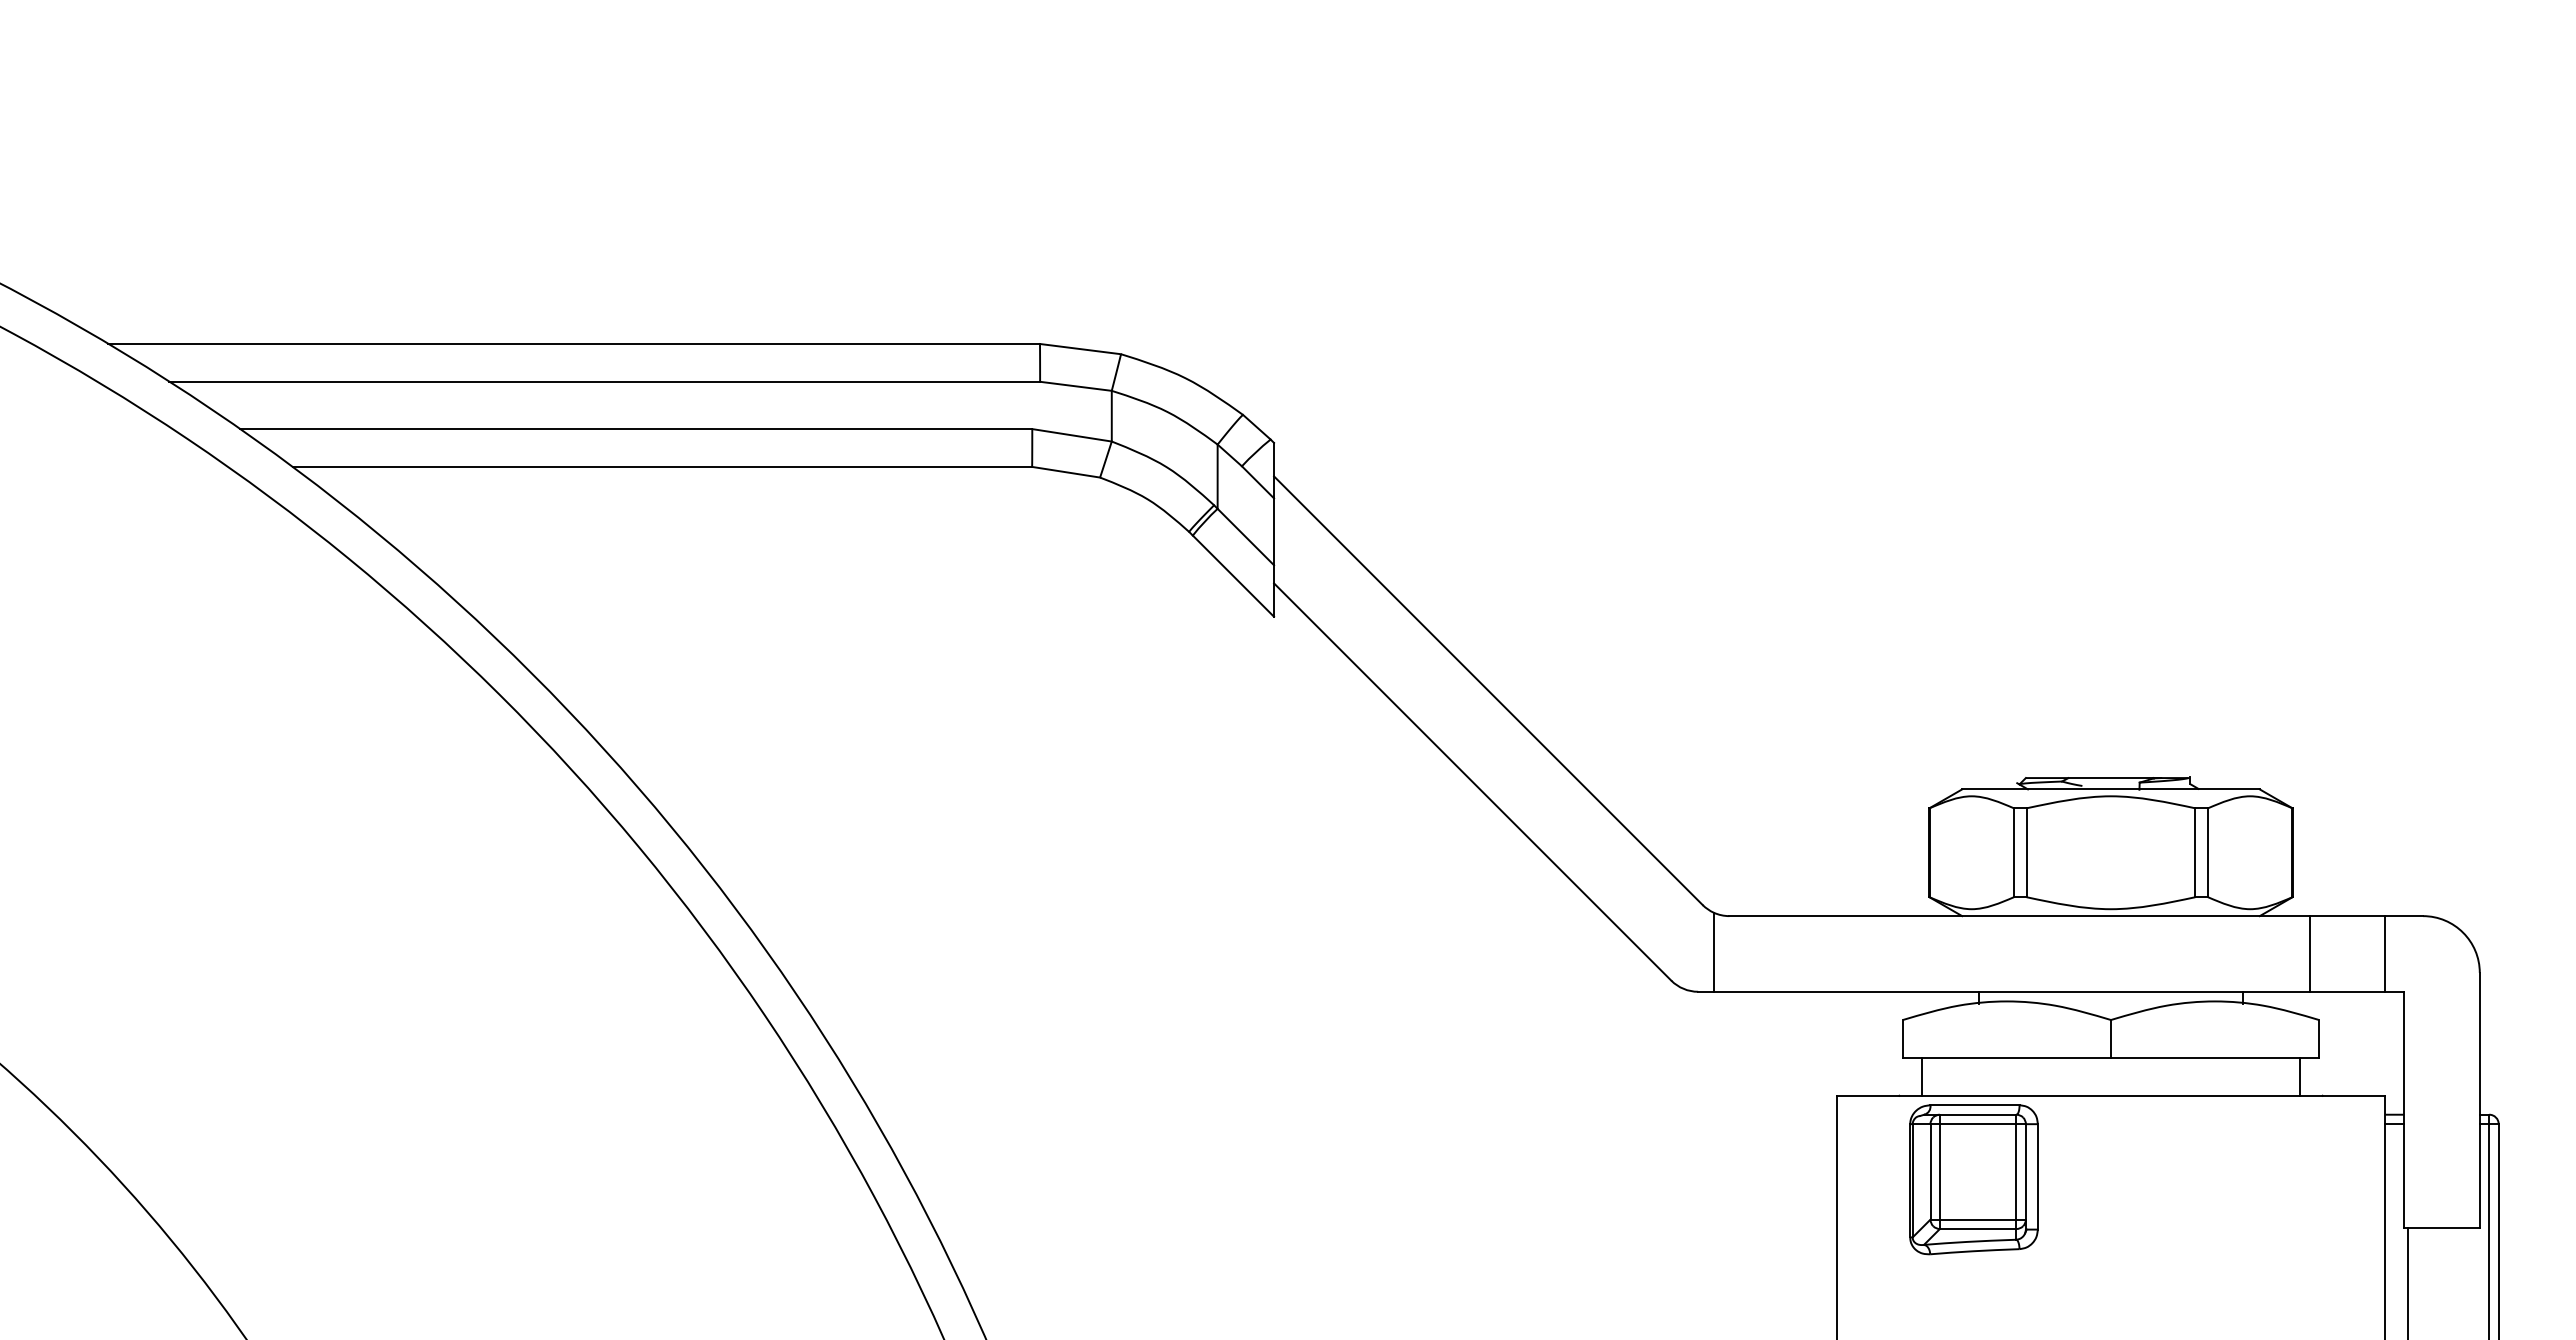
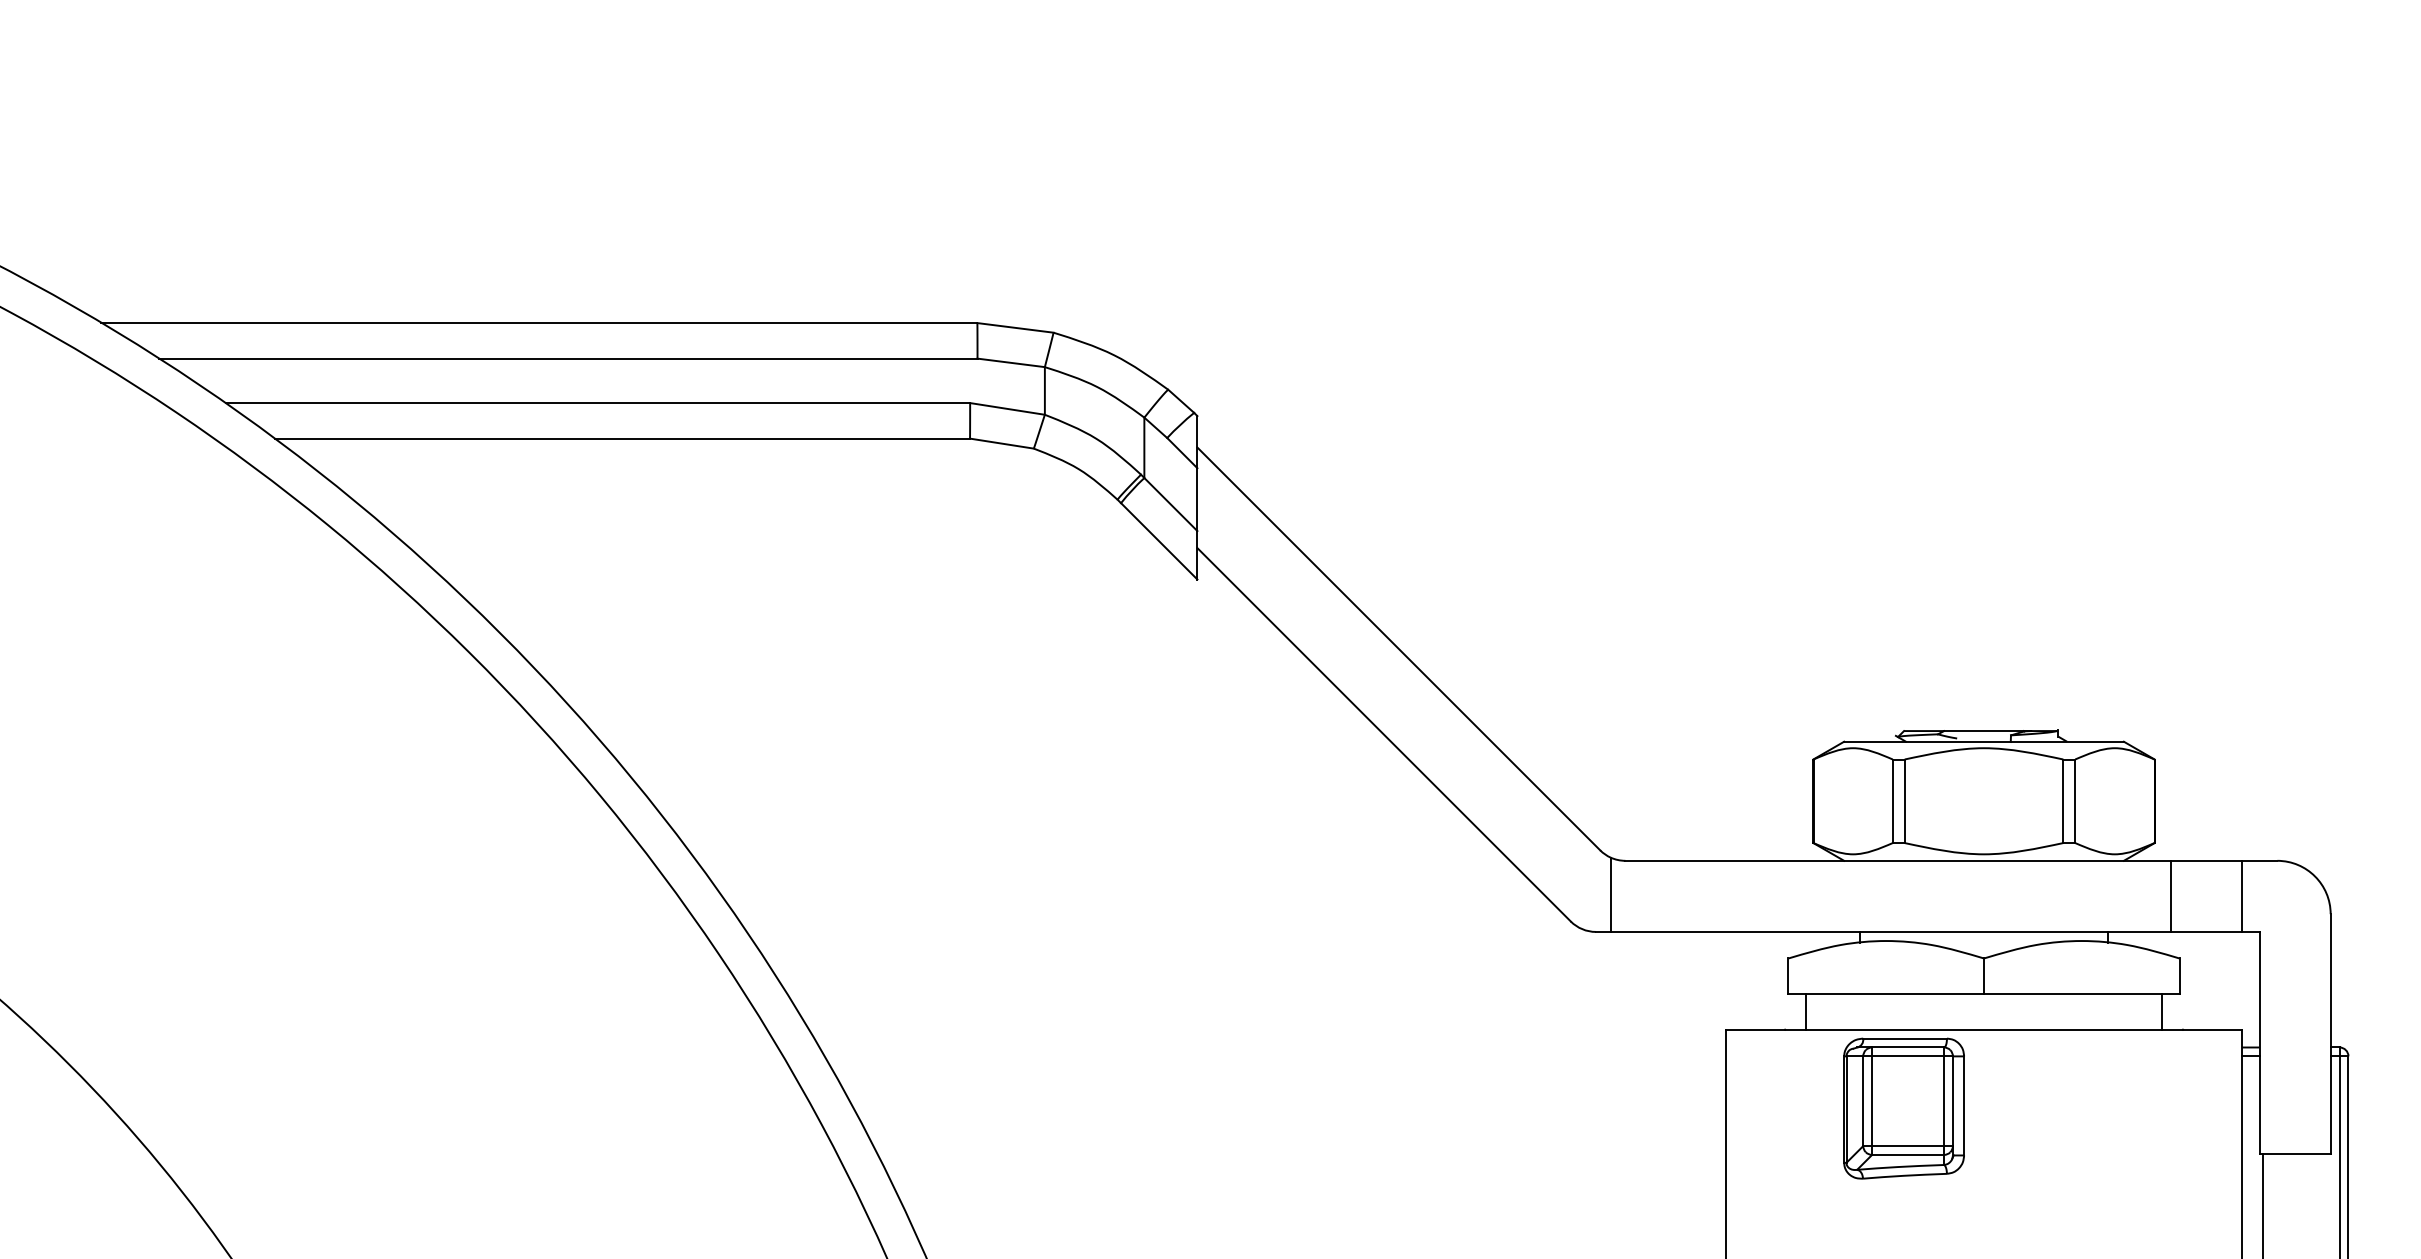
part: (1973, 1179) -> (1903, 1108), moved

